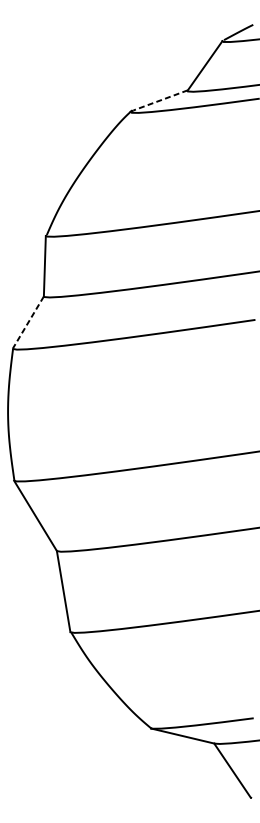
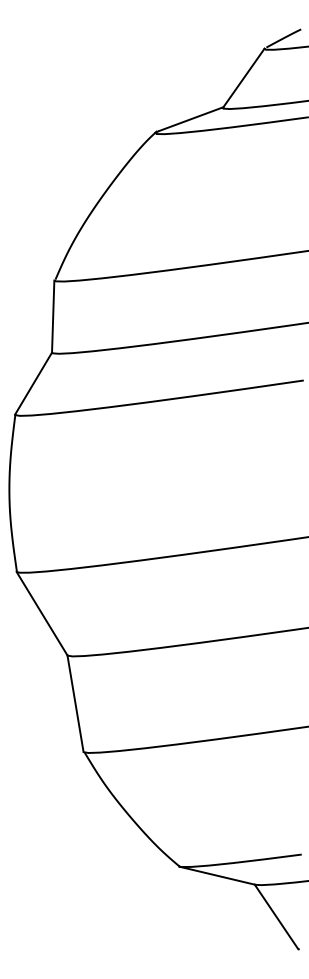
line: (160, 100) -> (190, 119), dashed -> solid
line: (28, 323) -> (33, 384), dashed -> solid

